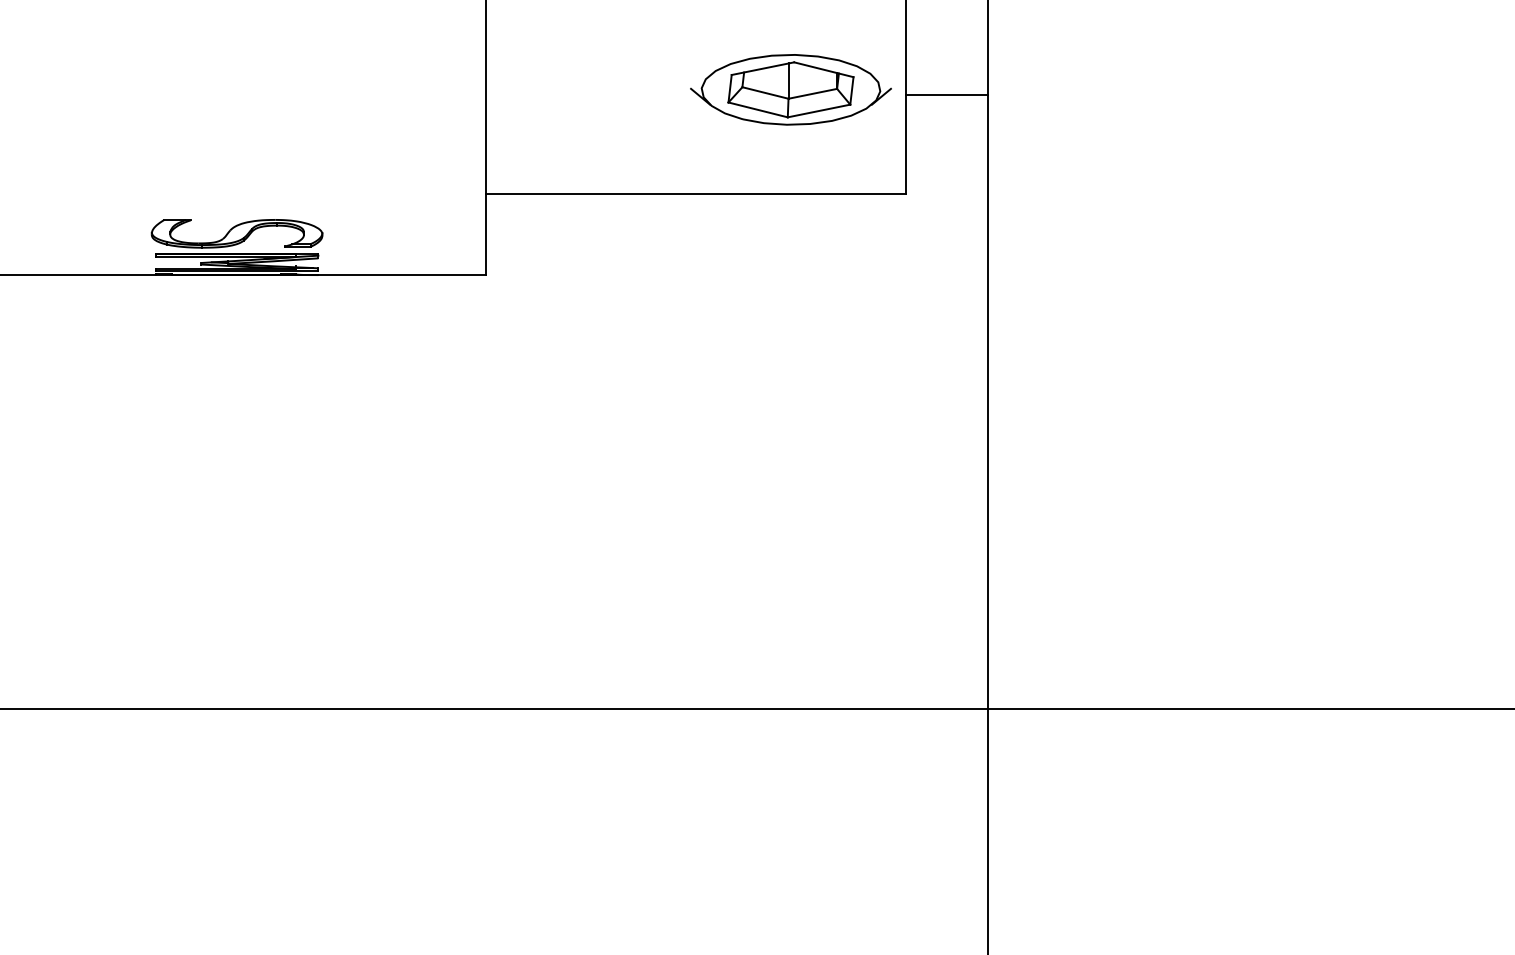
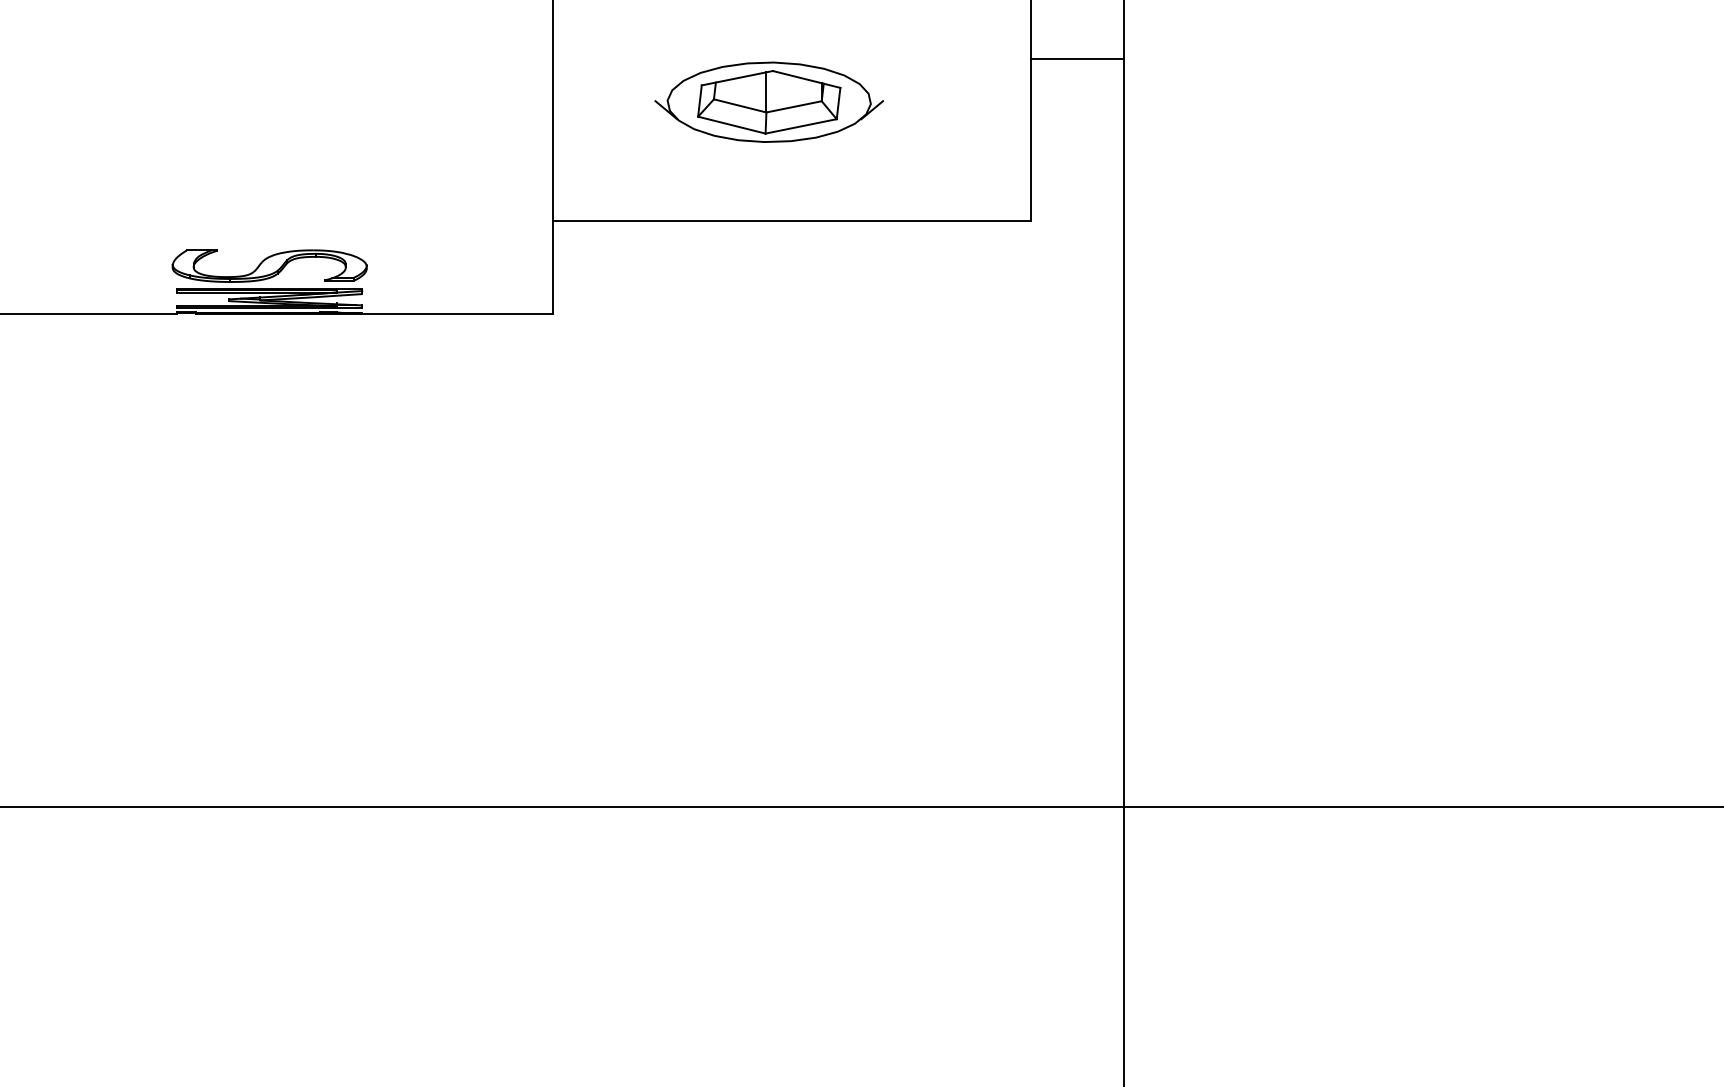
part: (790, 89) -> (768, 101), moved
line: (946, 94) -> (1077, 58), moved

